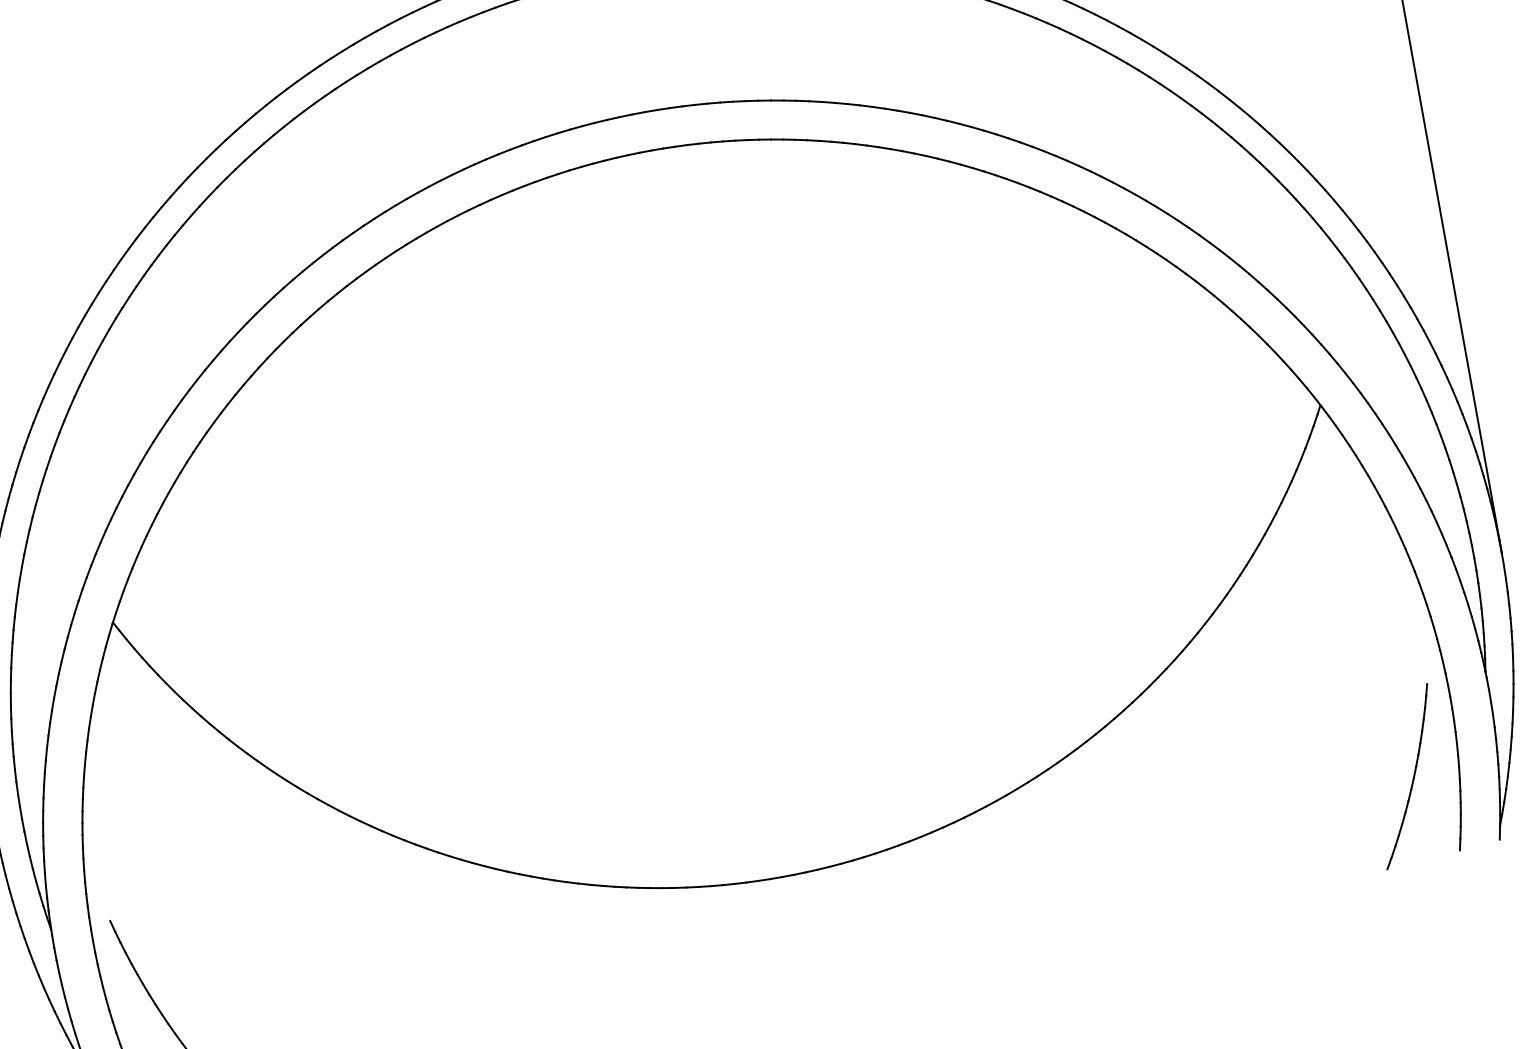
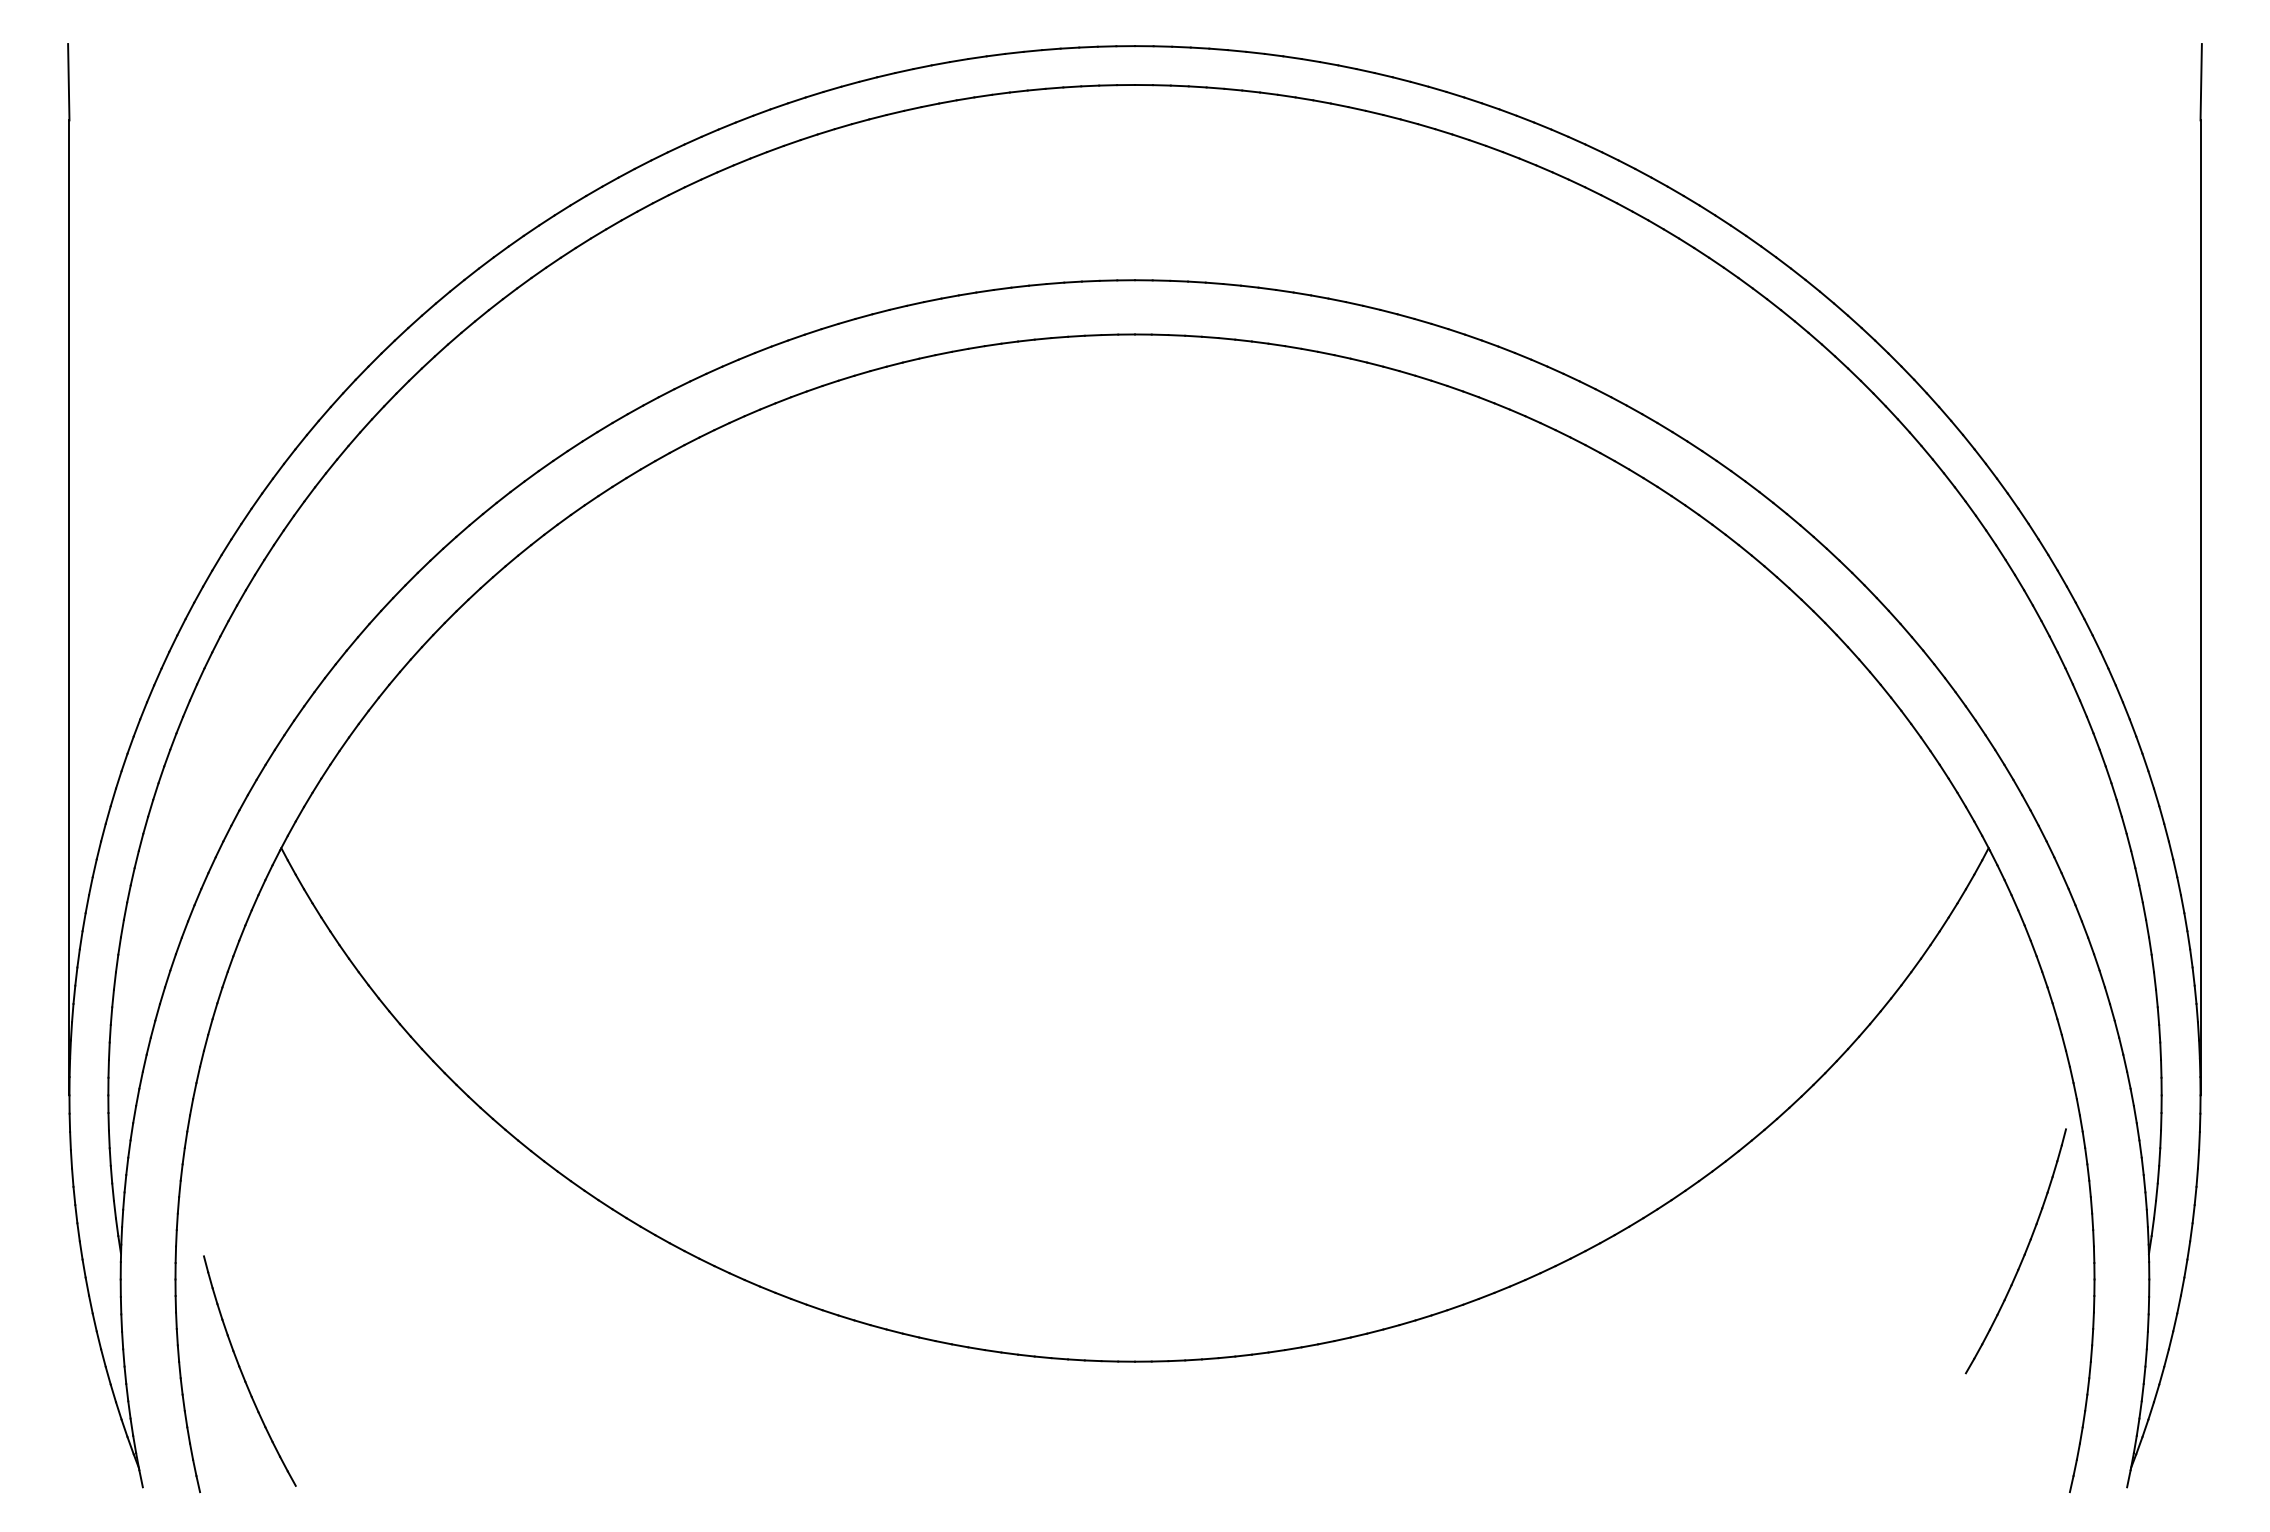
part: (1413, 778) -> (2023, 1254), moved

